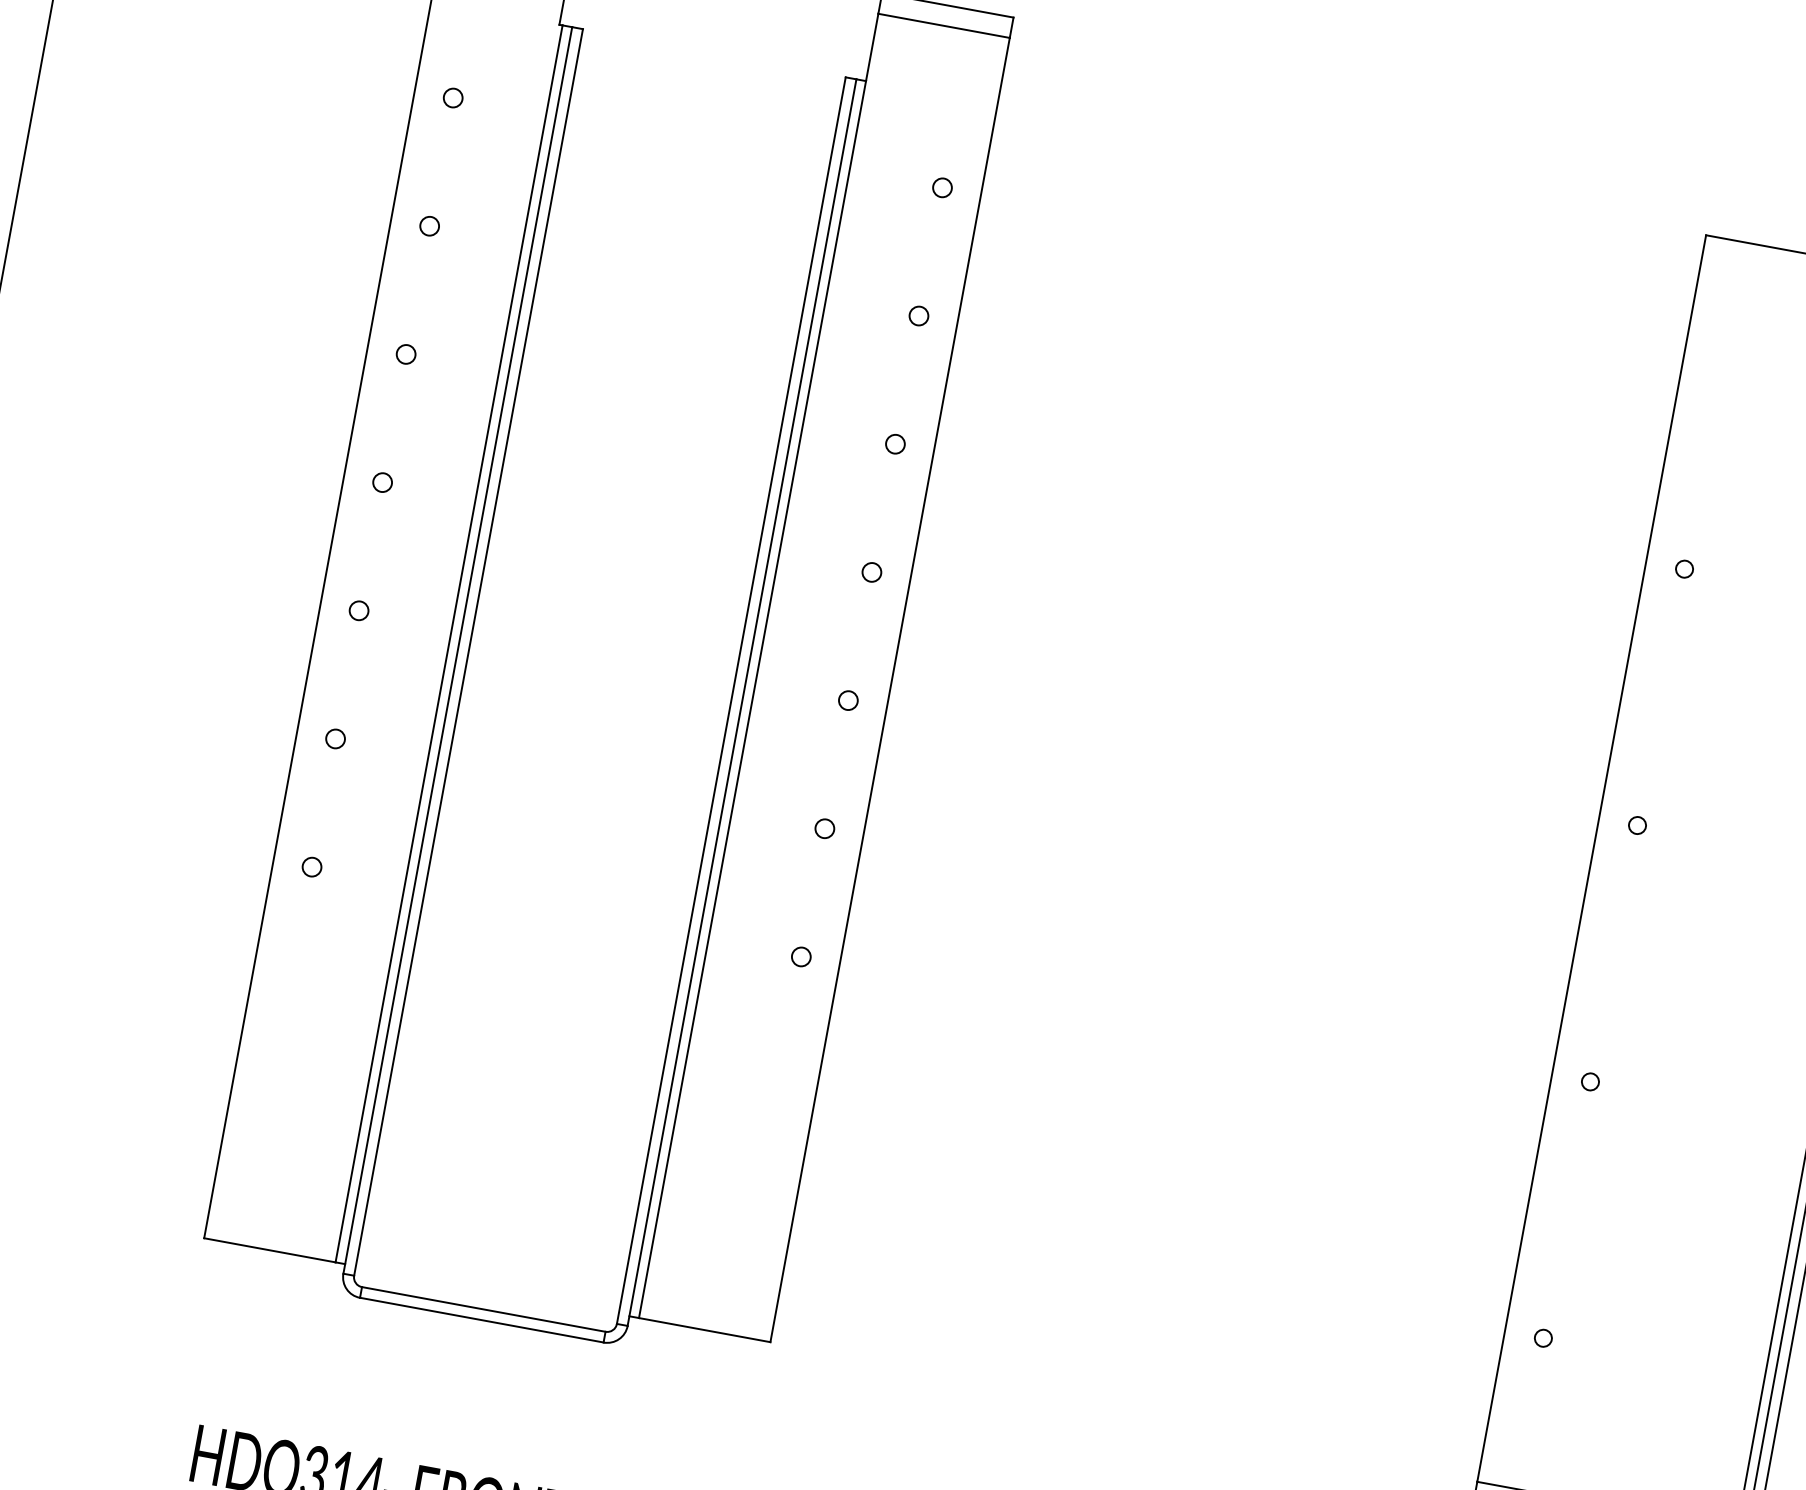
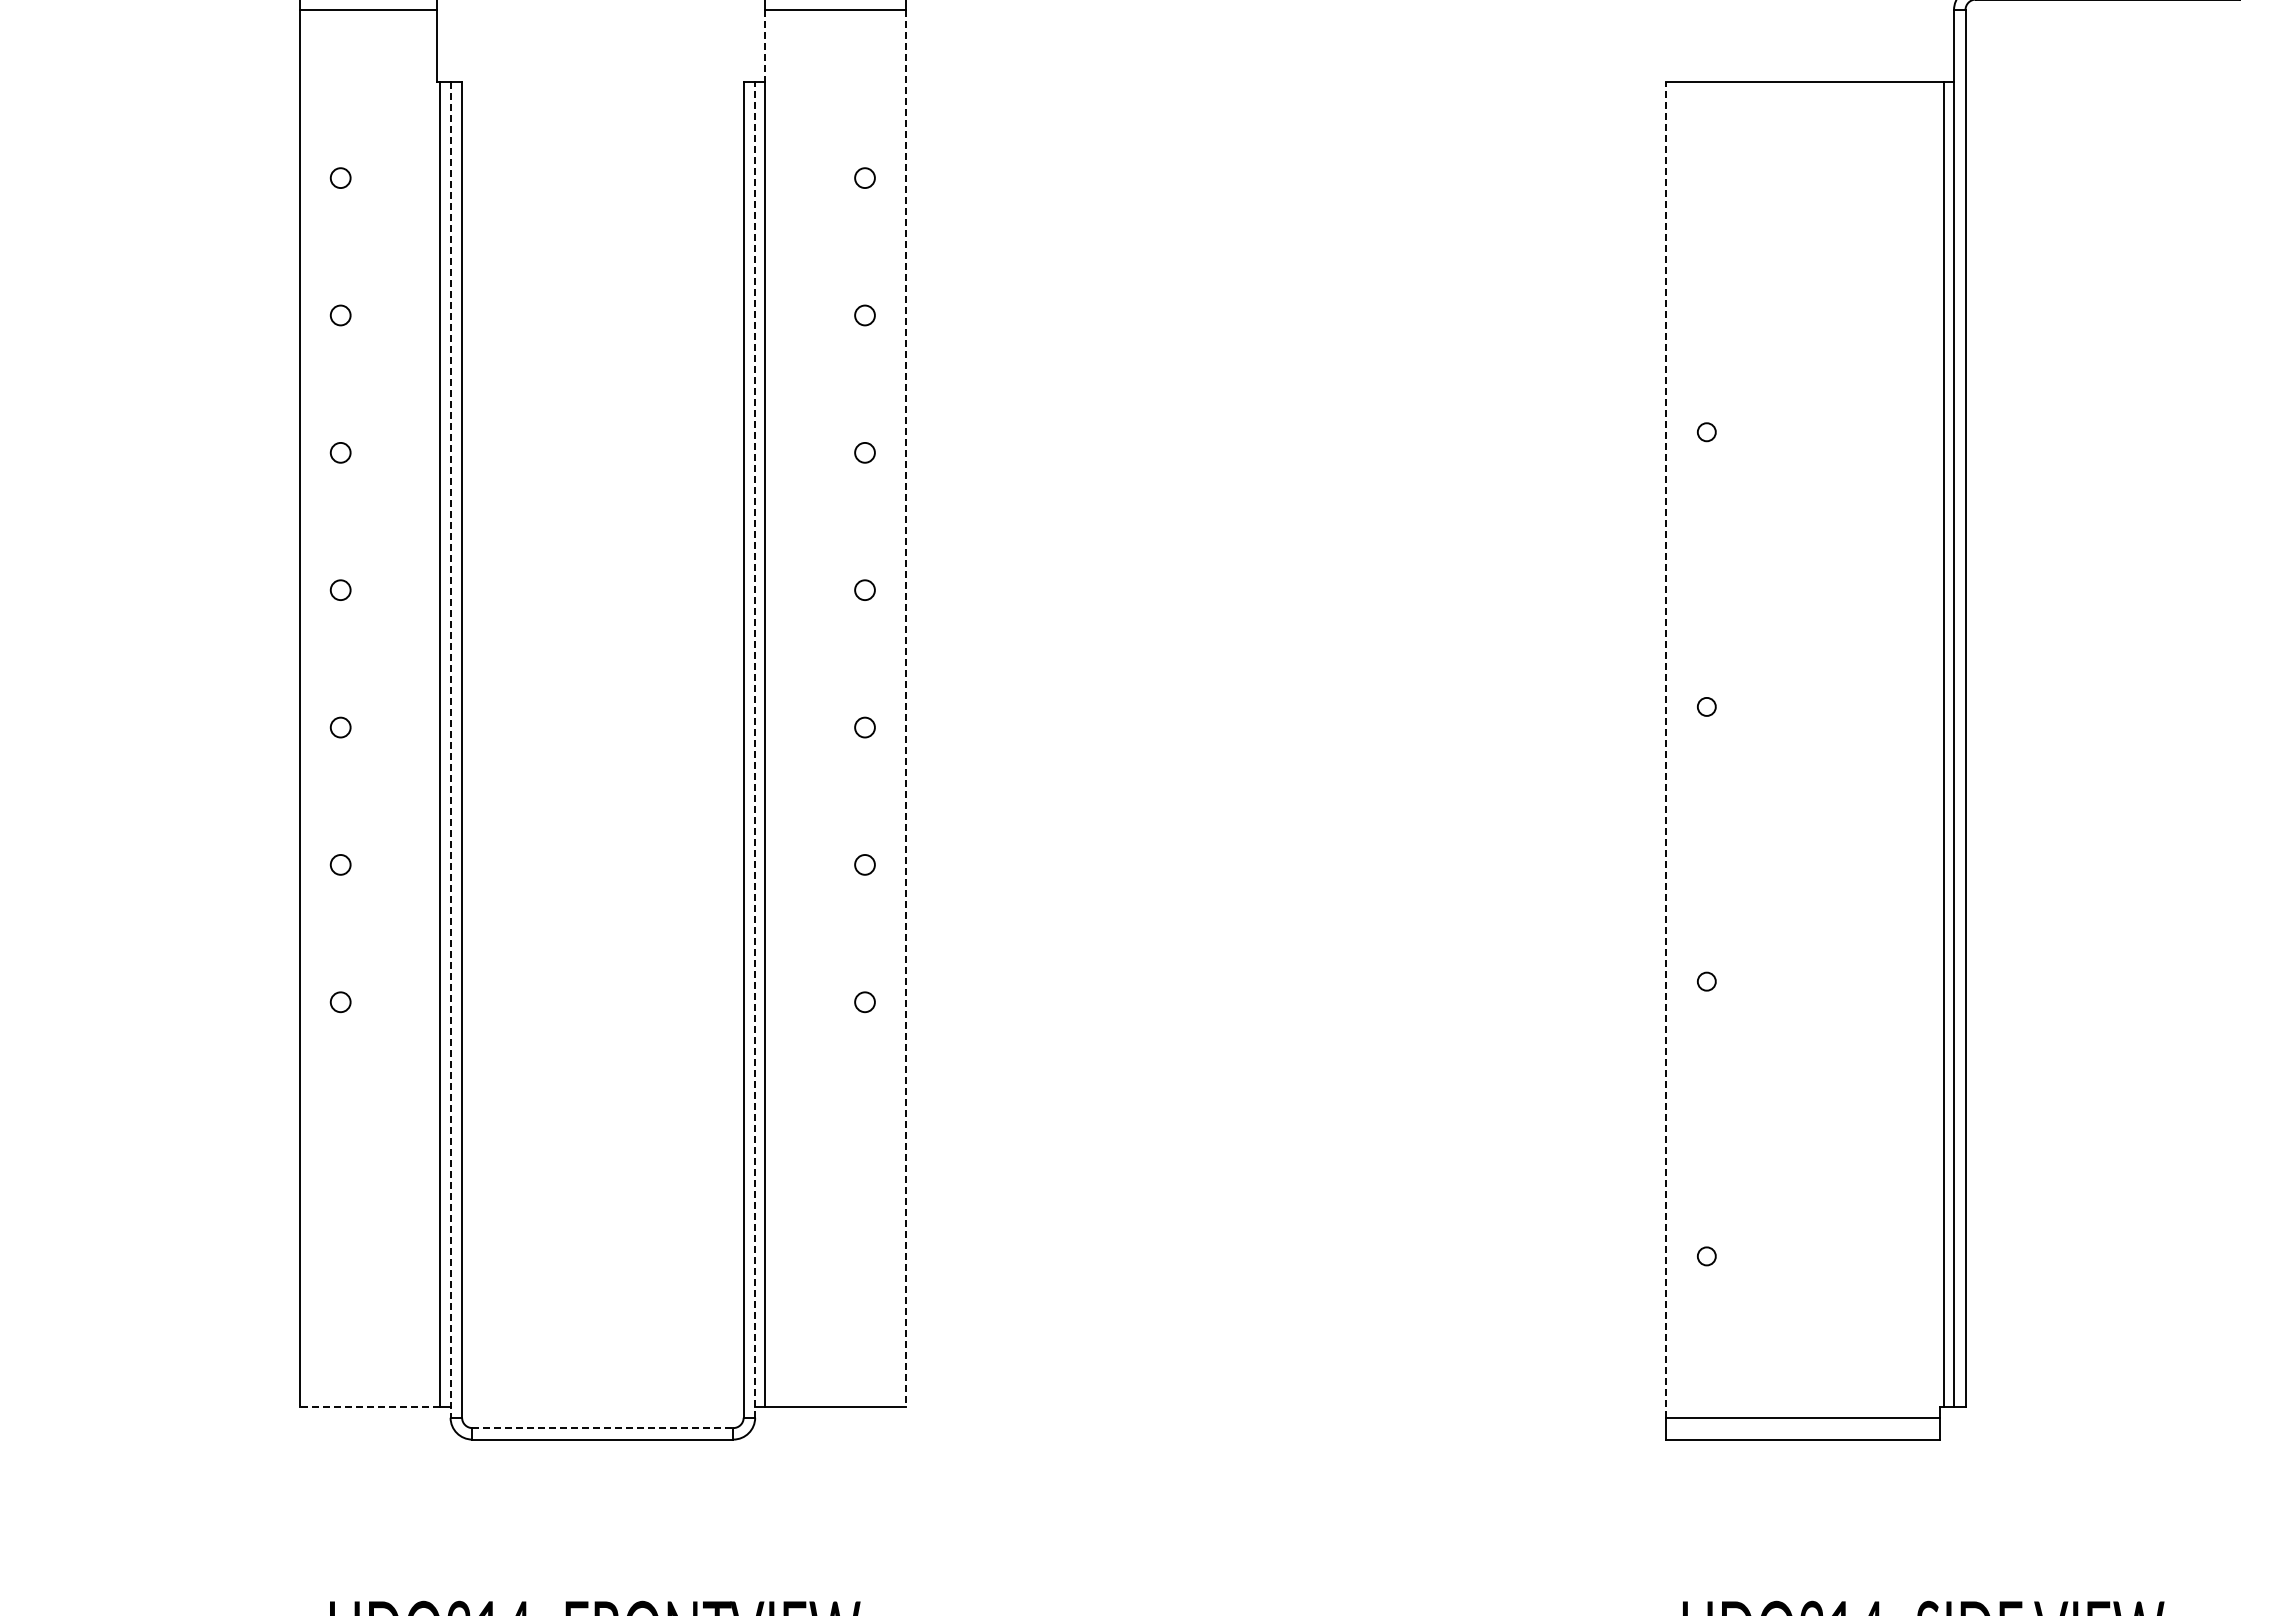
line: (872, 47) -> (765, 46), solid -> dashed
line: (457, 650) -> (450, 749), solid -> dashed
line: (890, 689) -> (906, 708), solid -> dashed
line: (742, 702) -> (755, 749), solid -> dashed
line: (1591, 858) -> (1665, 749), solid -> dashed
line: (269, 1250) -> (369, 1407), solid -> dashed
line: (484, 1309) -> (603, 1428), solid -> dashed

